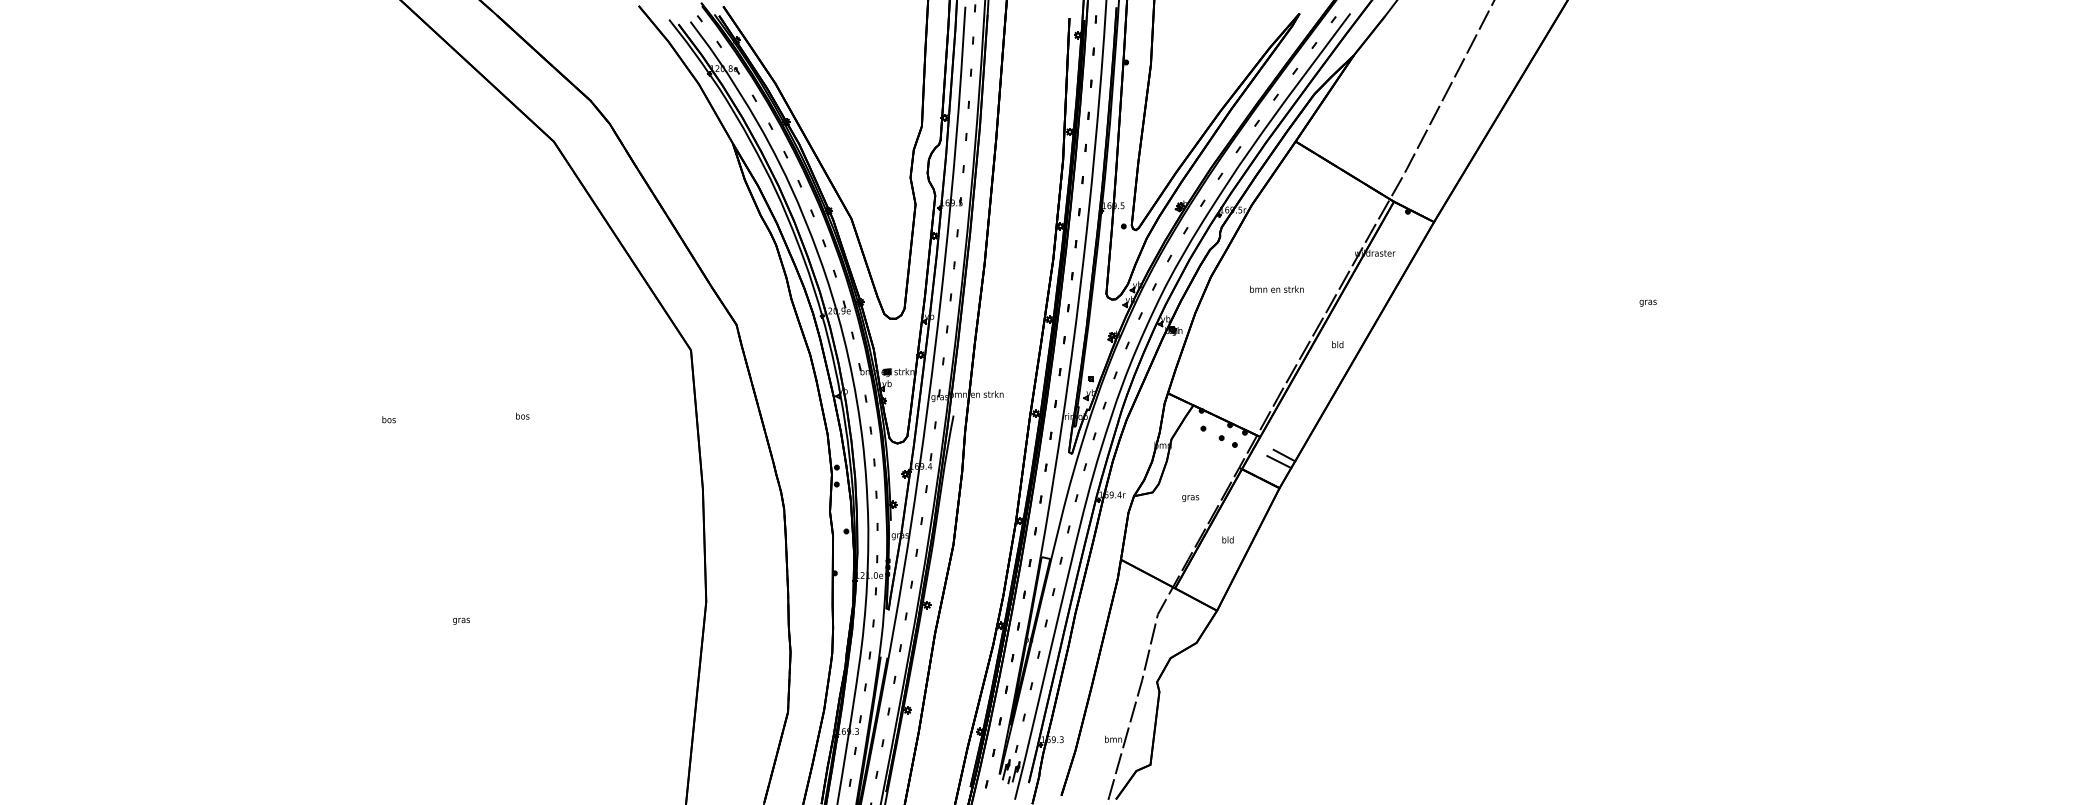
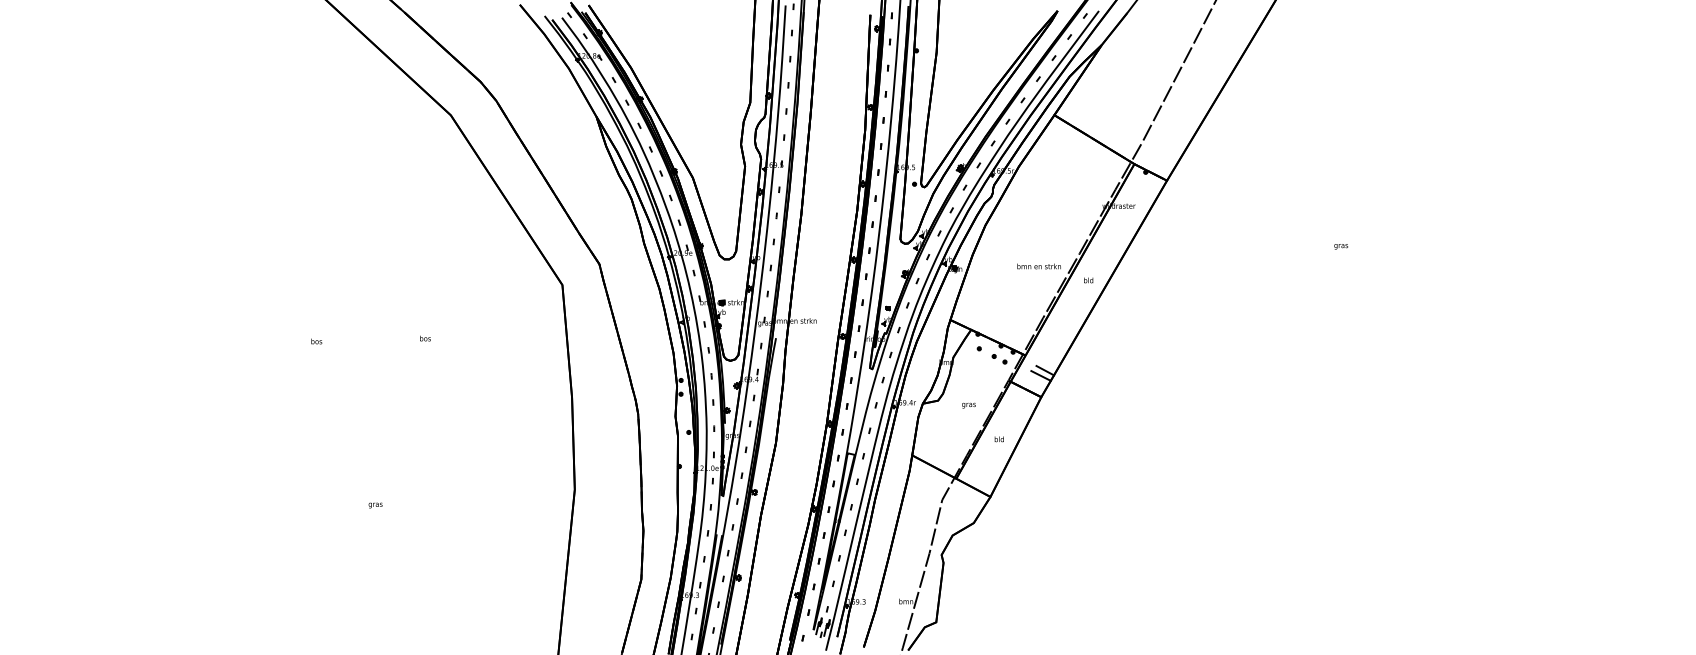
text: (1276, 289) -> (1038, 266), moved

